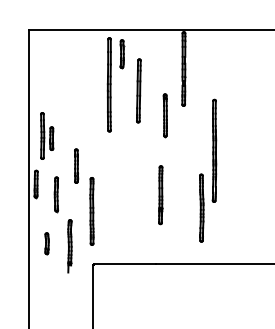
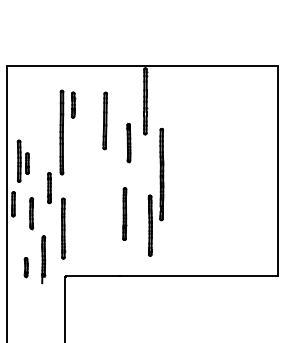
part: (115, 84) -> (67, 132), moved
part: (207, 171) -> (155, 192), moved
part: (46, 243) -> (25, 267), moved

